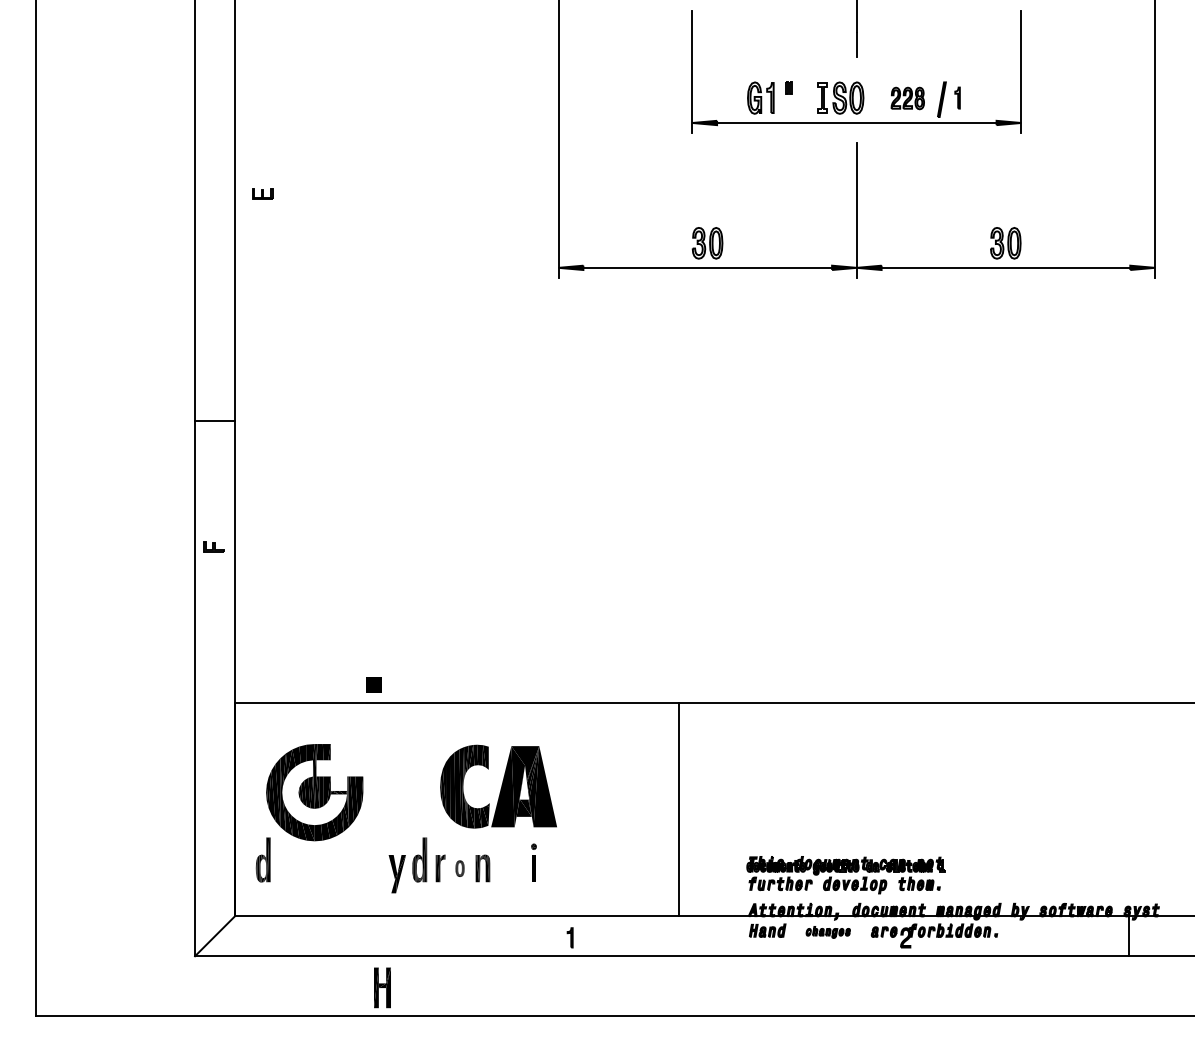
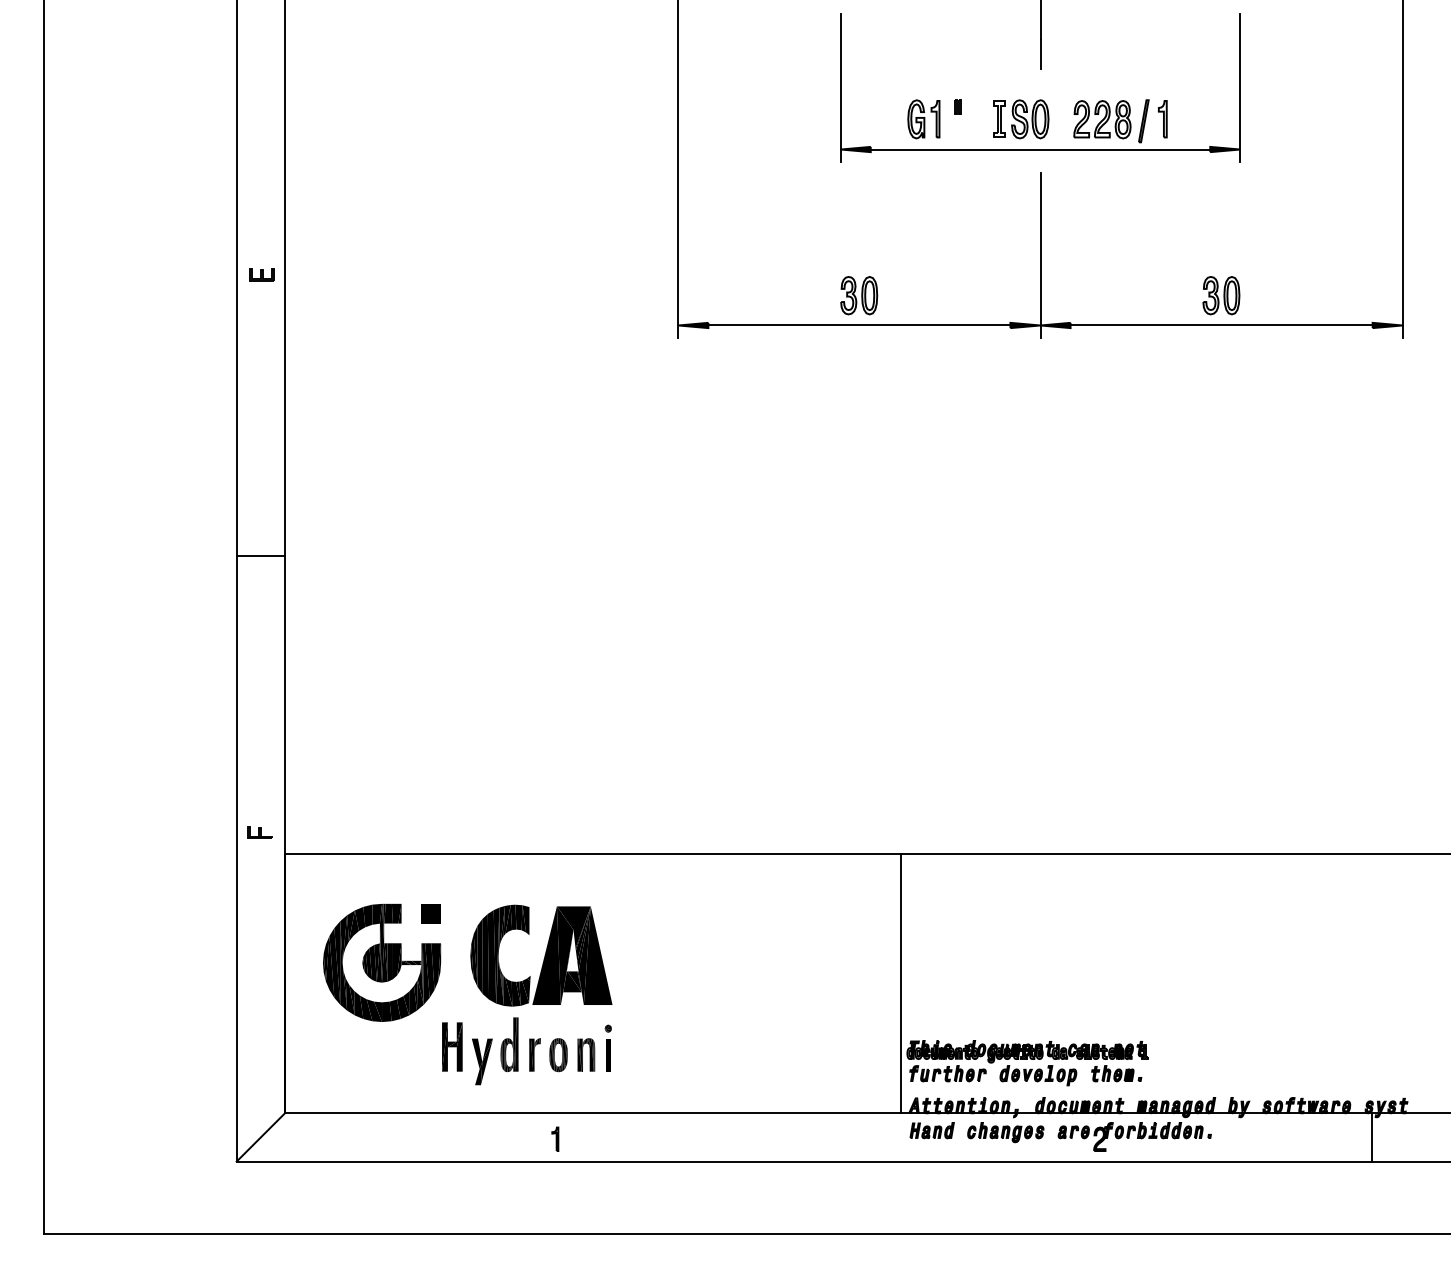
part: (907, 98) -> (1102, 119), size x1.43
part: (957, 98) -> (1162, 119), size x1.43
part: (262, 193) -> (261, 274), moved
line: (214, 420) -> (260, 555), moved
part: (213, 546) -> (259, 832), moved
part: (373, 684) -> (430, 913), moved
part: (498, 786) -> (541, 955), moved
line: (679, 809) -> (900, 983), moved
part: (263, 859) -> (319, 1044), removed
part: (533, 862) -> (607, 1047), moved
part: (460, 868) -> (558, 1055), size x1.67
part: (828, 932) -> (1005, 1132), size x1.43
part: (570, 937) -> (555, 1138), moved
part: (382, 987) -> (452, 1046), moved

